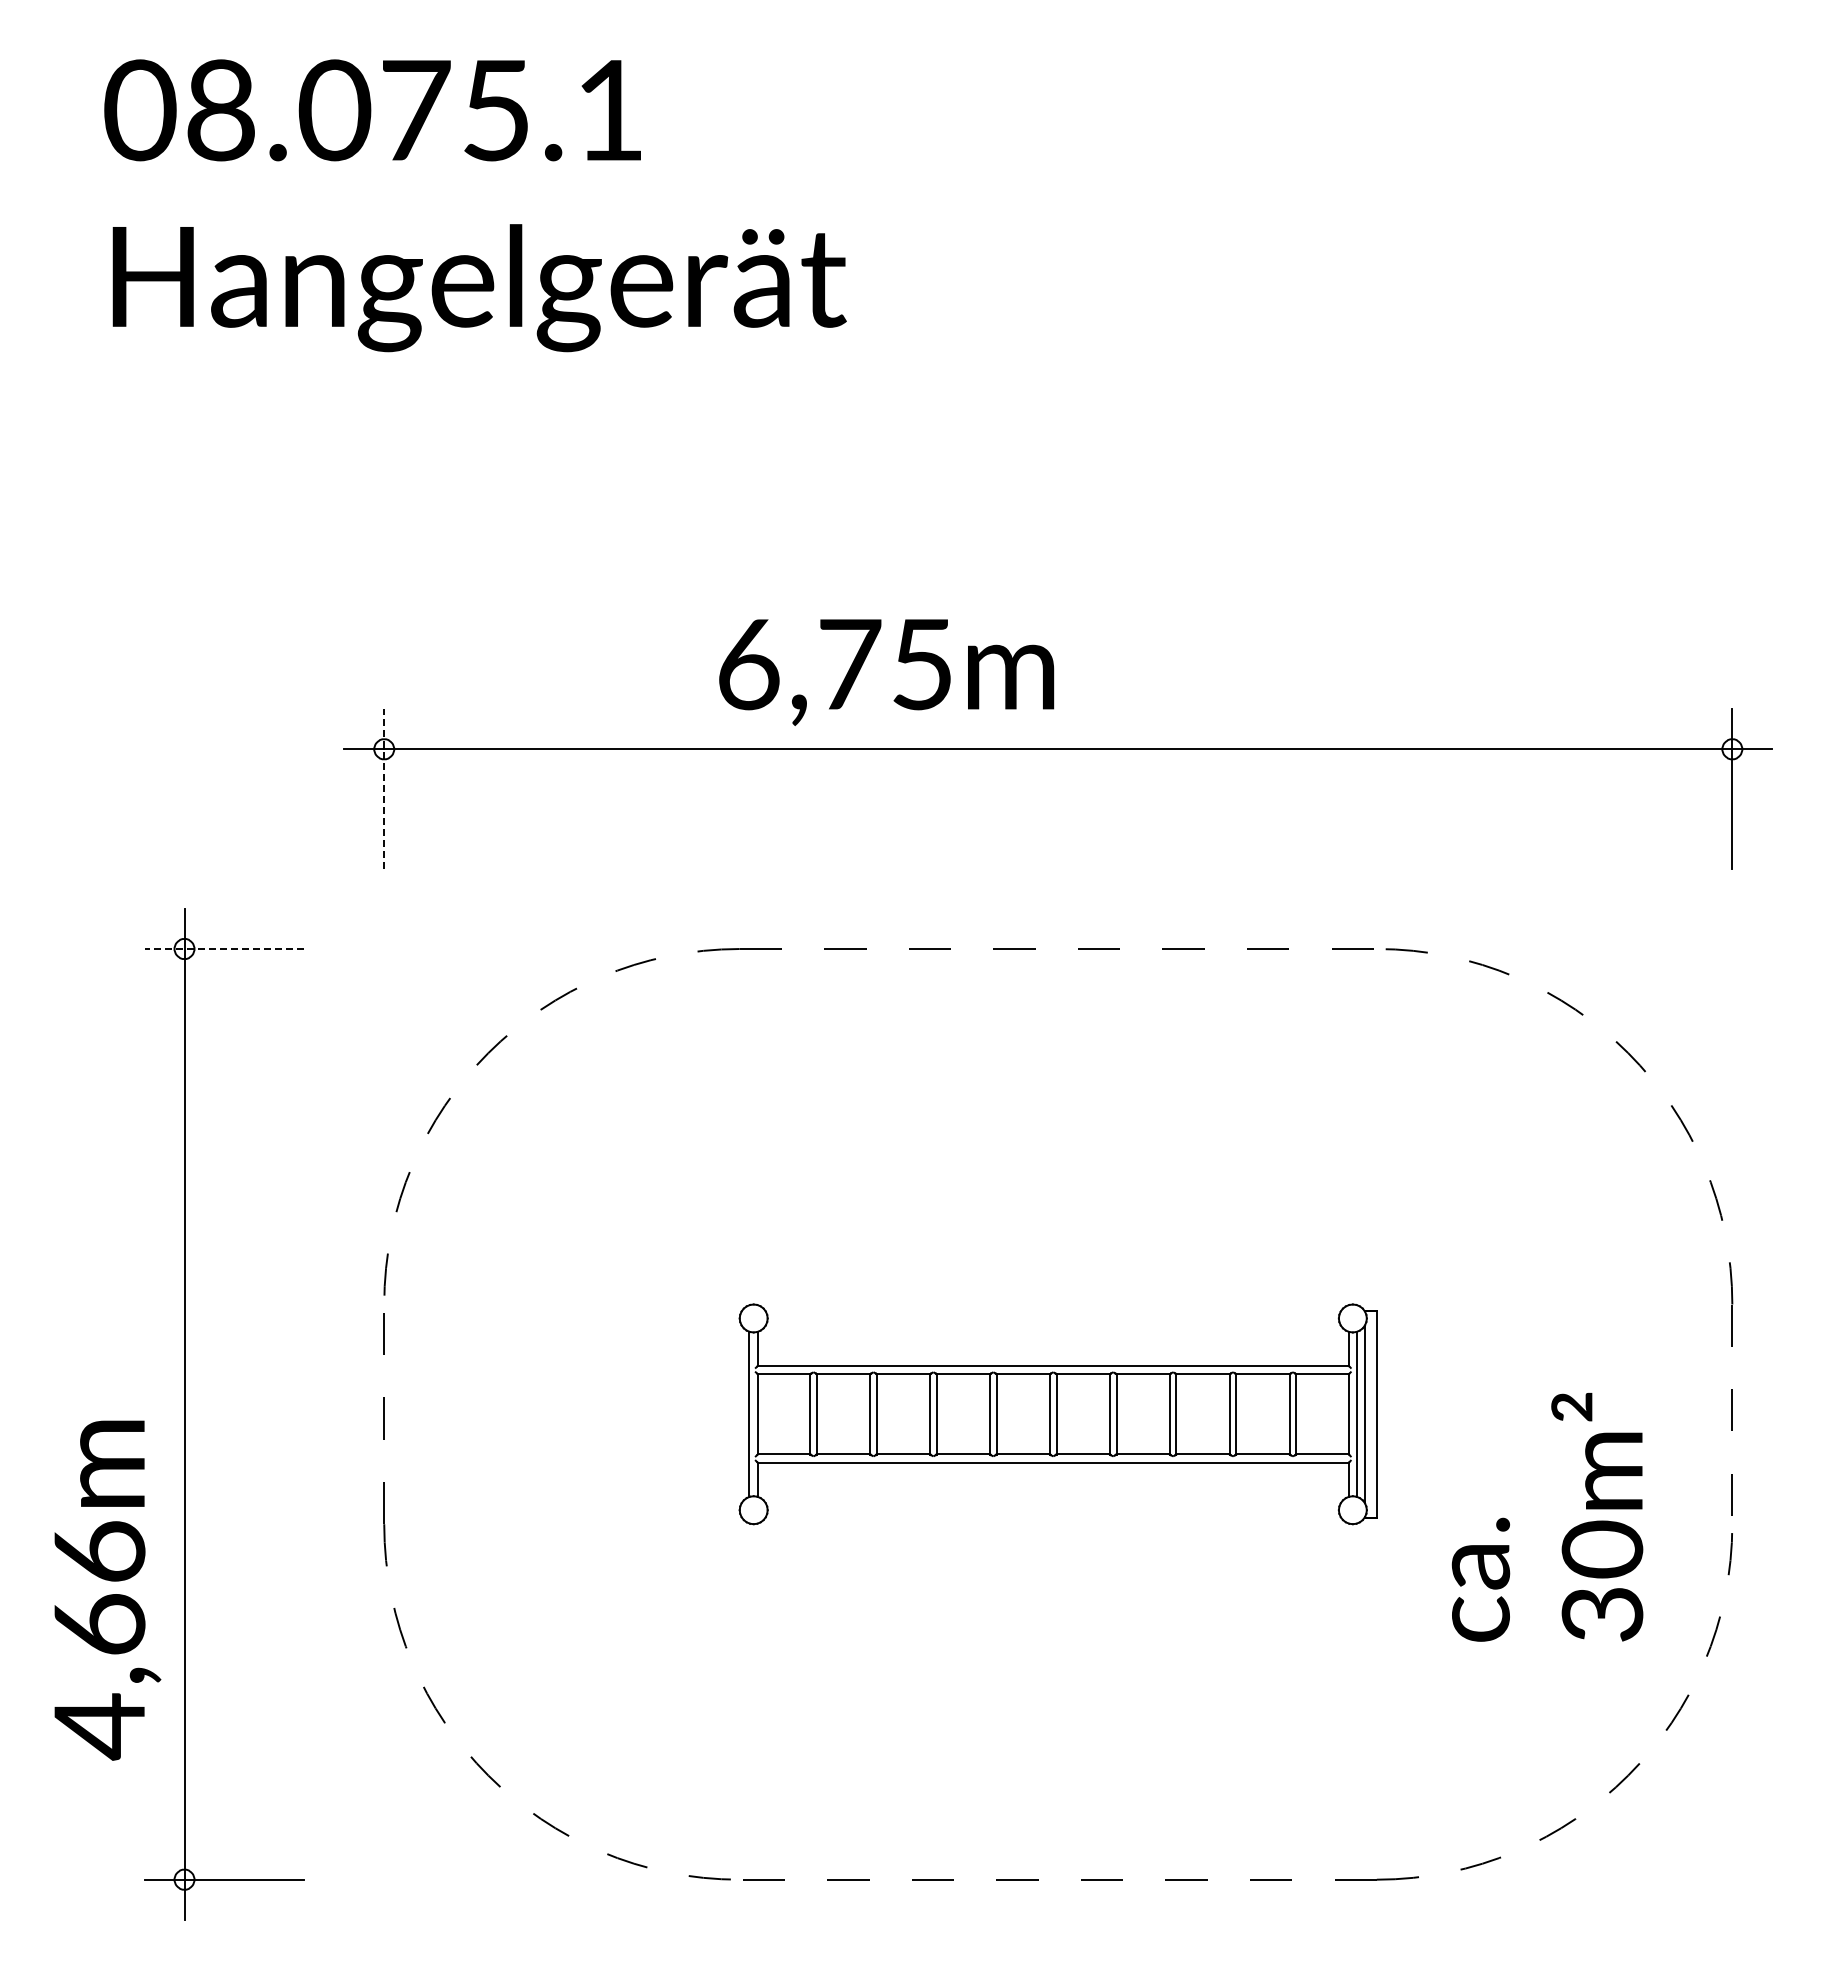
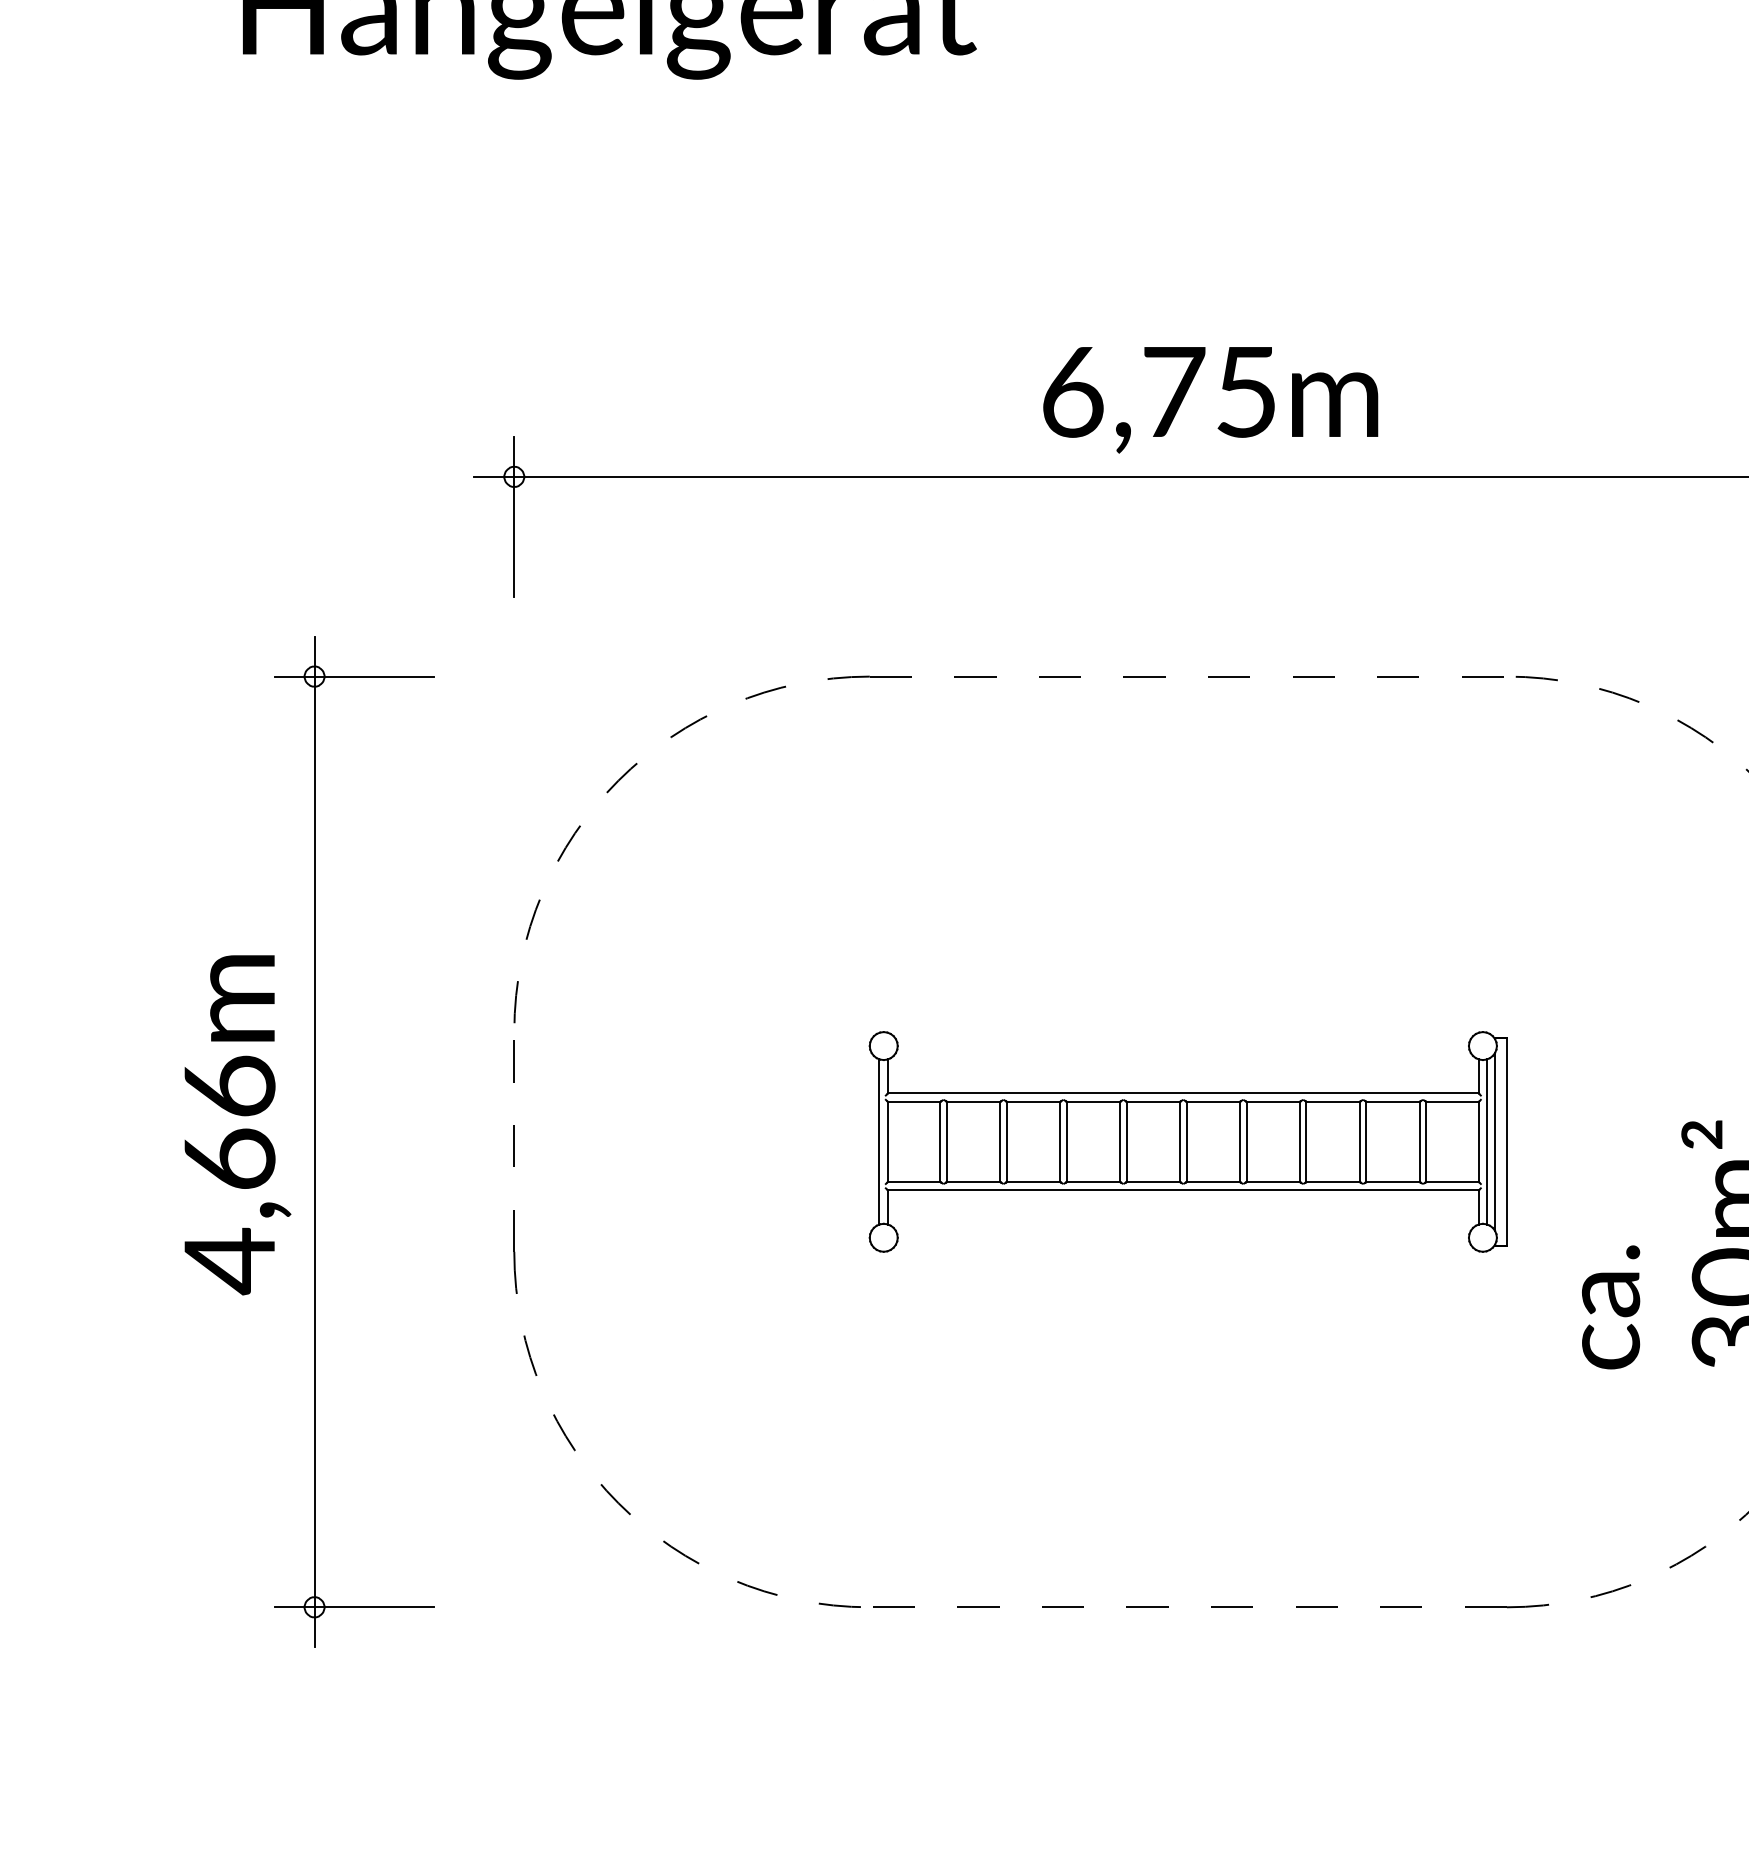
text: (886, 672) -> (1210, 400), moved
line: (384, 789) -> (514, 517), dashed -> solid
line: (224, 949) -> (354, 677), dashed -> solid
text: (107, 1590) -> (237, 1125), moved

